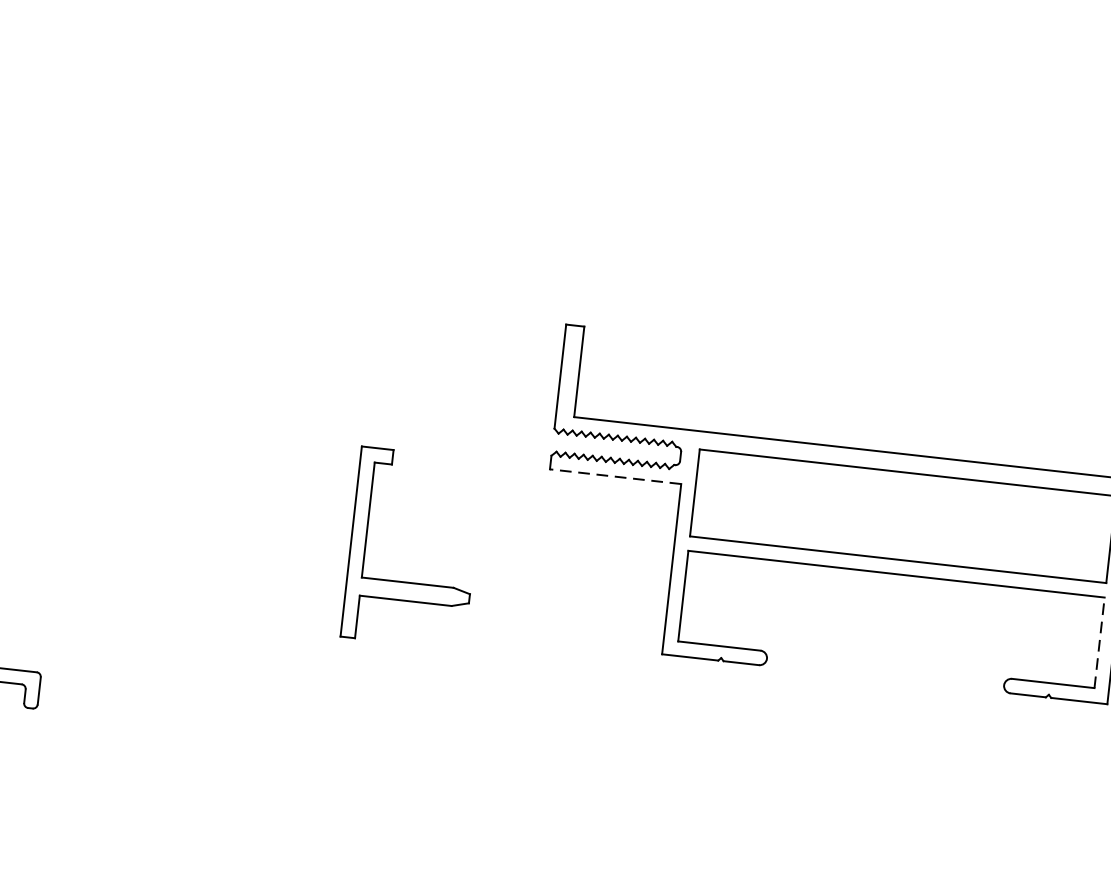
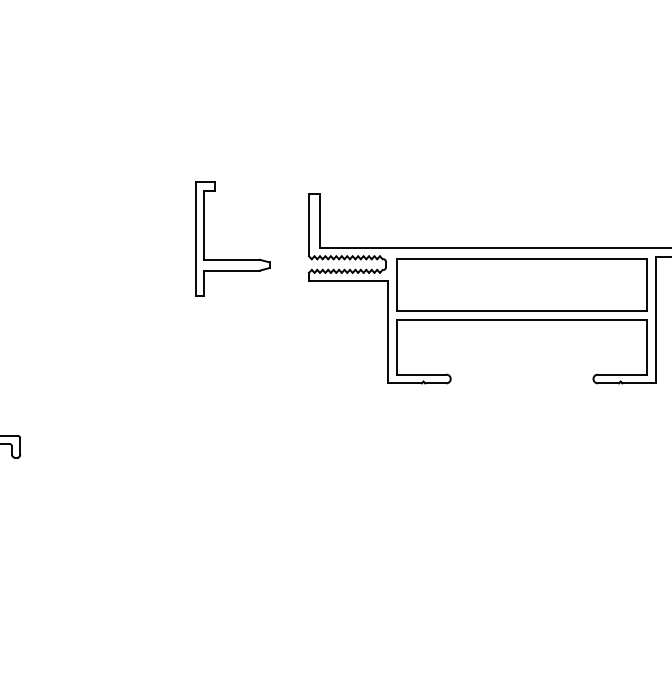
line: (615, 475) -> (348, 280), dashed -> solid
part: (408, 582) -> (232, 259), moved
line: (1099, 641) -> (647, 346), dashed -> solid

